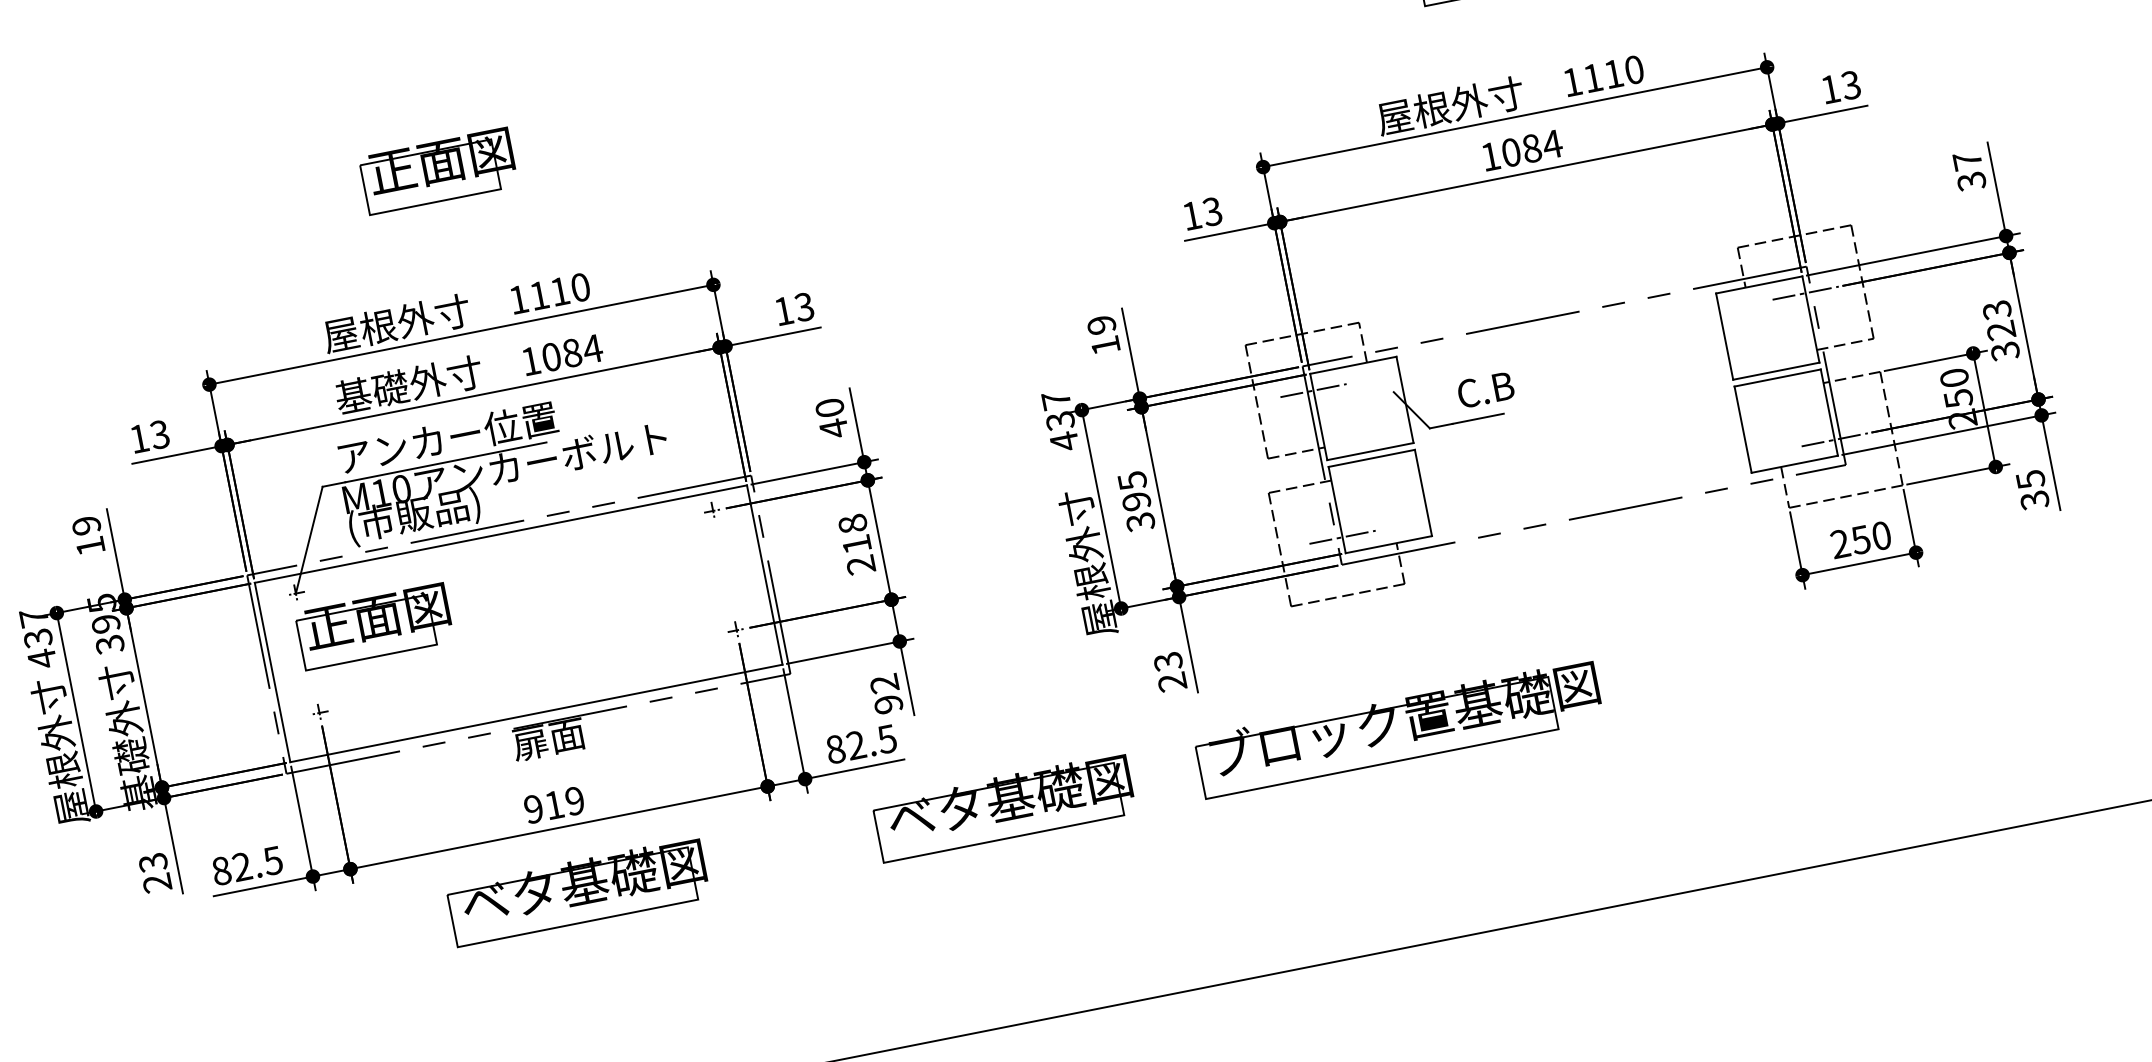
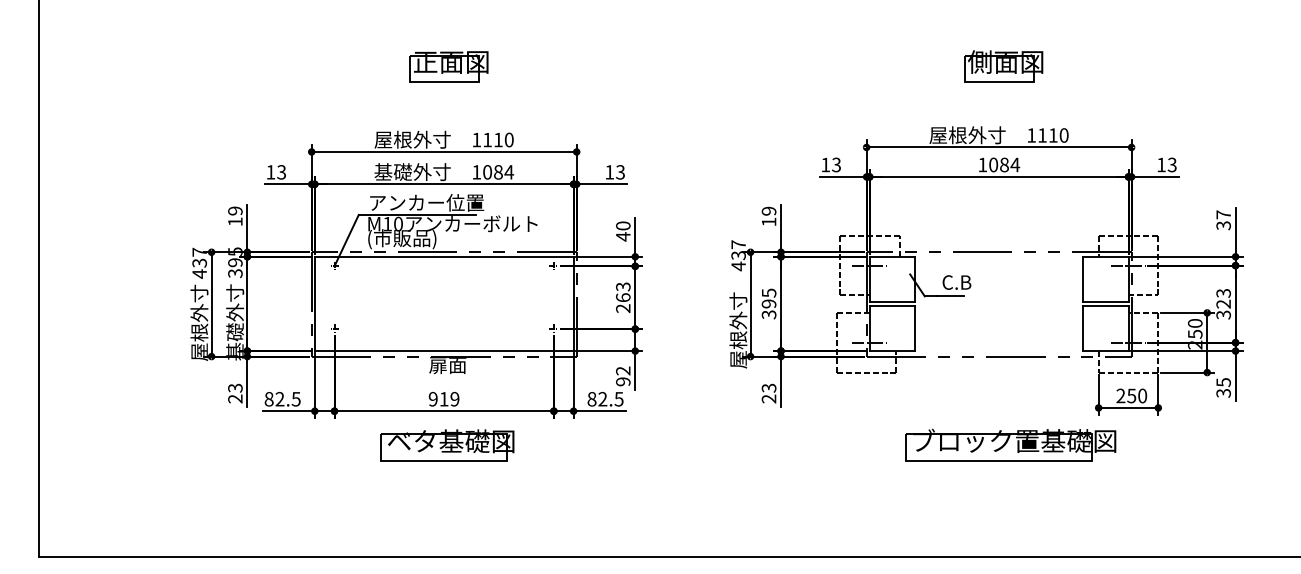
text: (854, 532) -> (623, 291), 218 -> 263
part: (373, 625) -> (370, 290), removed
part: (1397, 727) -> (1010, 444), moved
part: (1004, 807) -> (671, 445), removed

